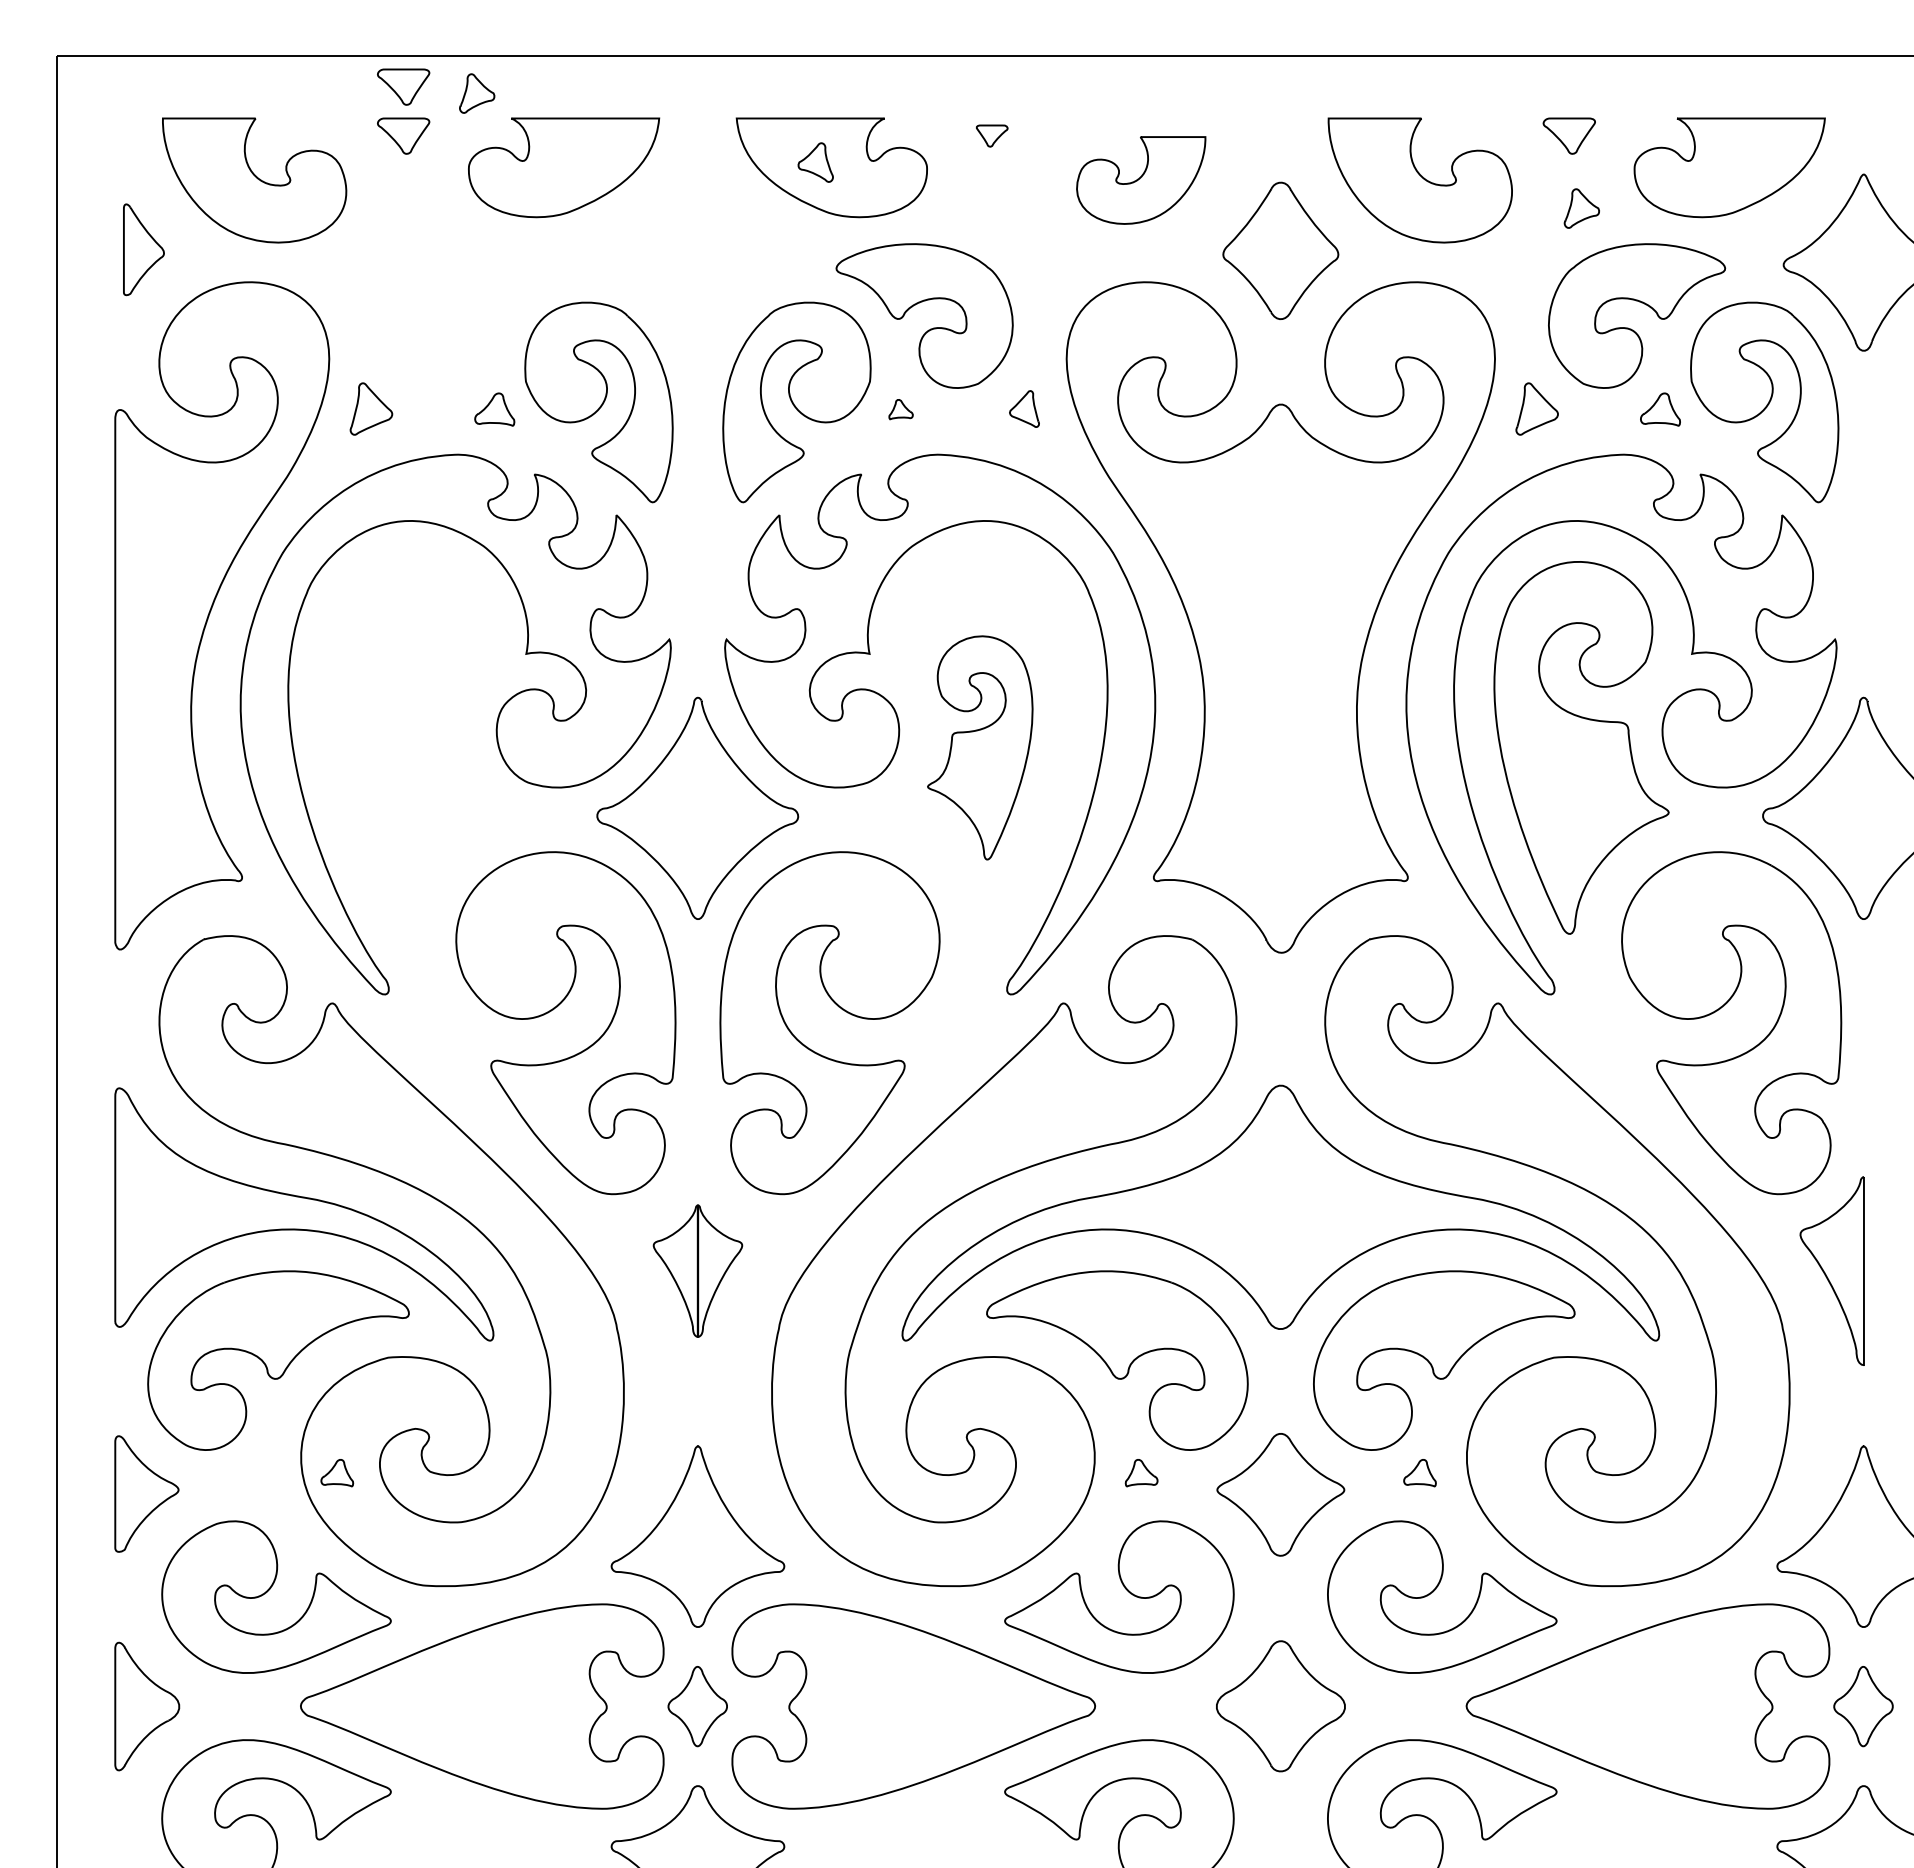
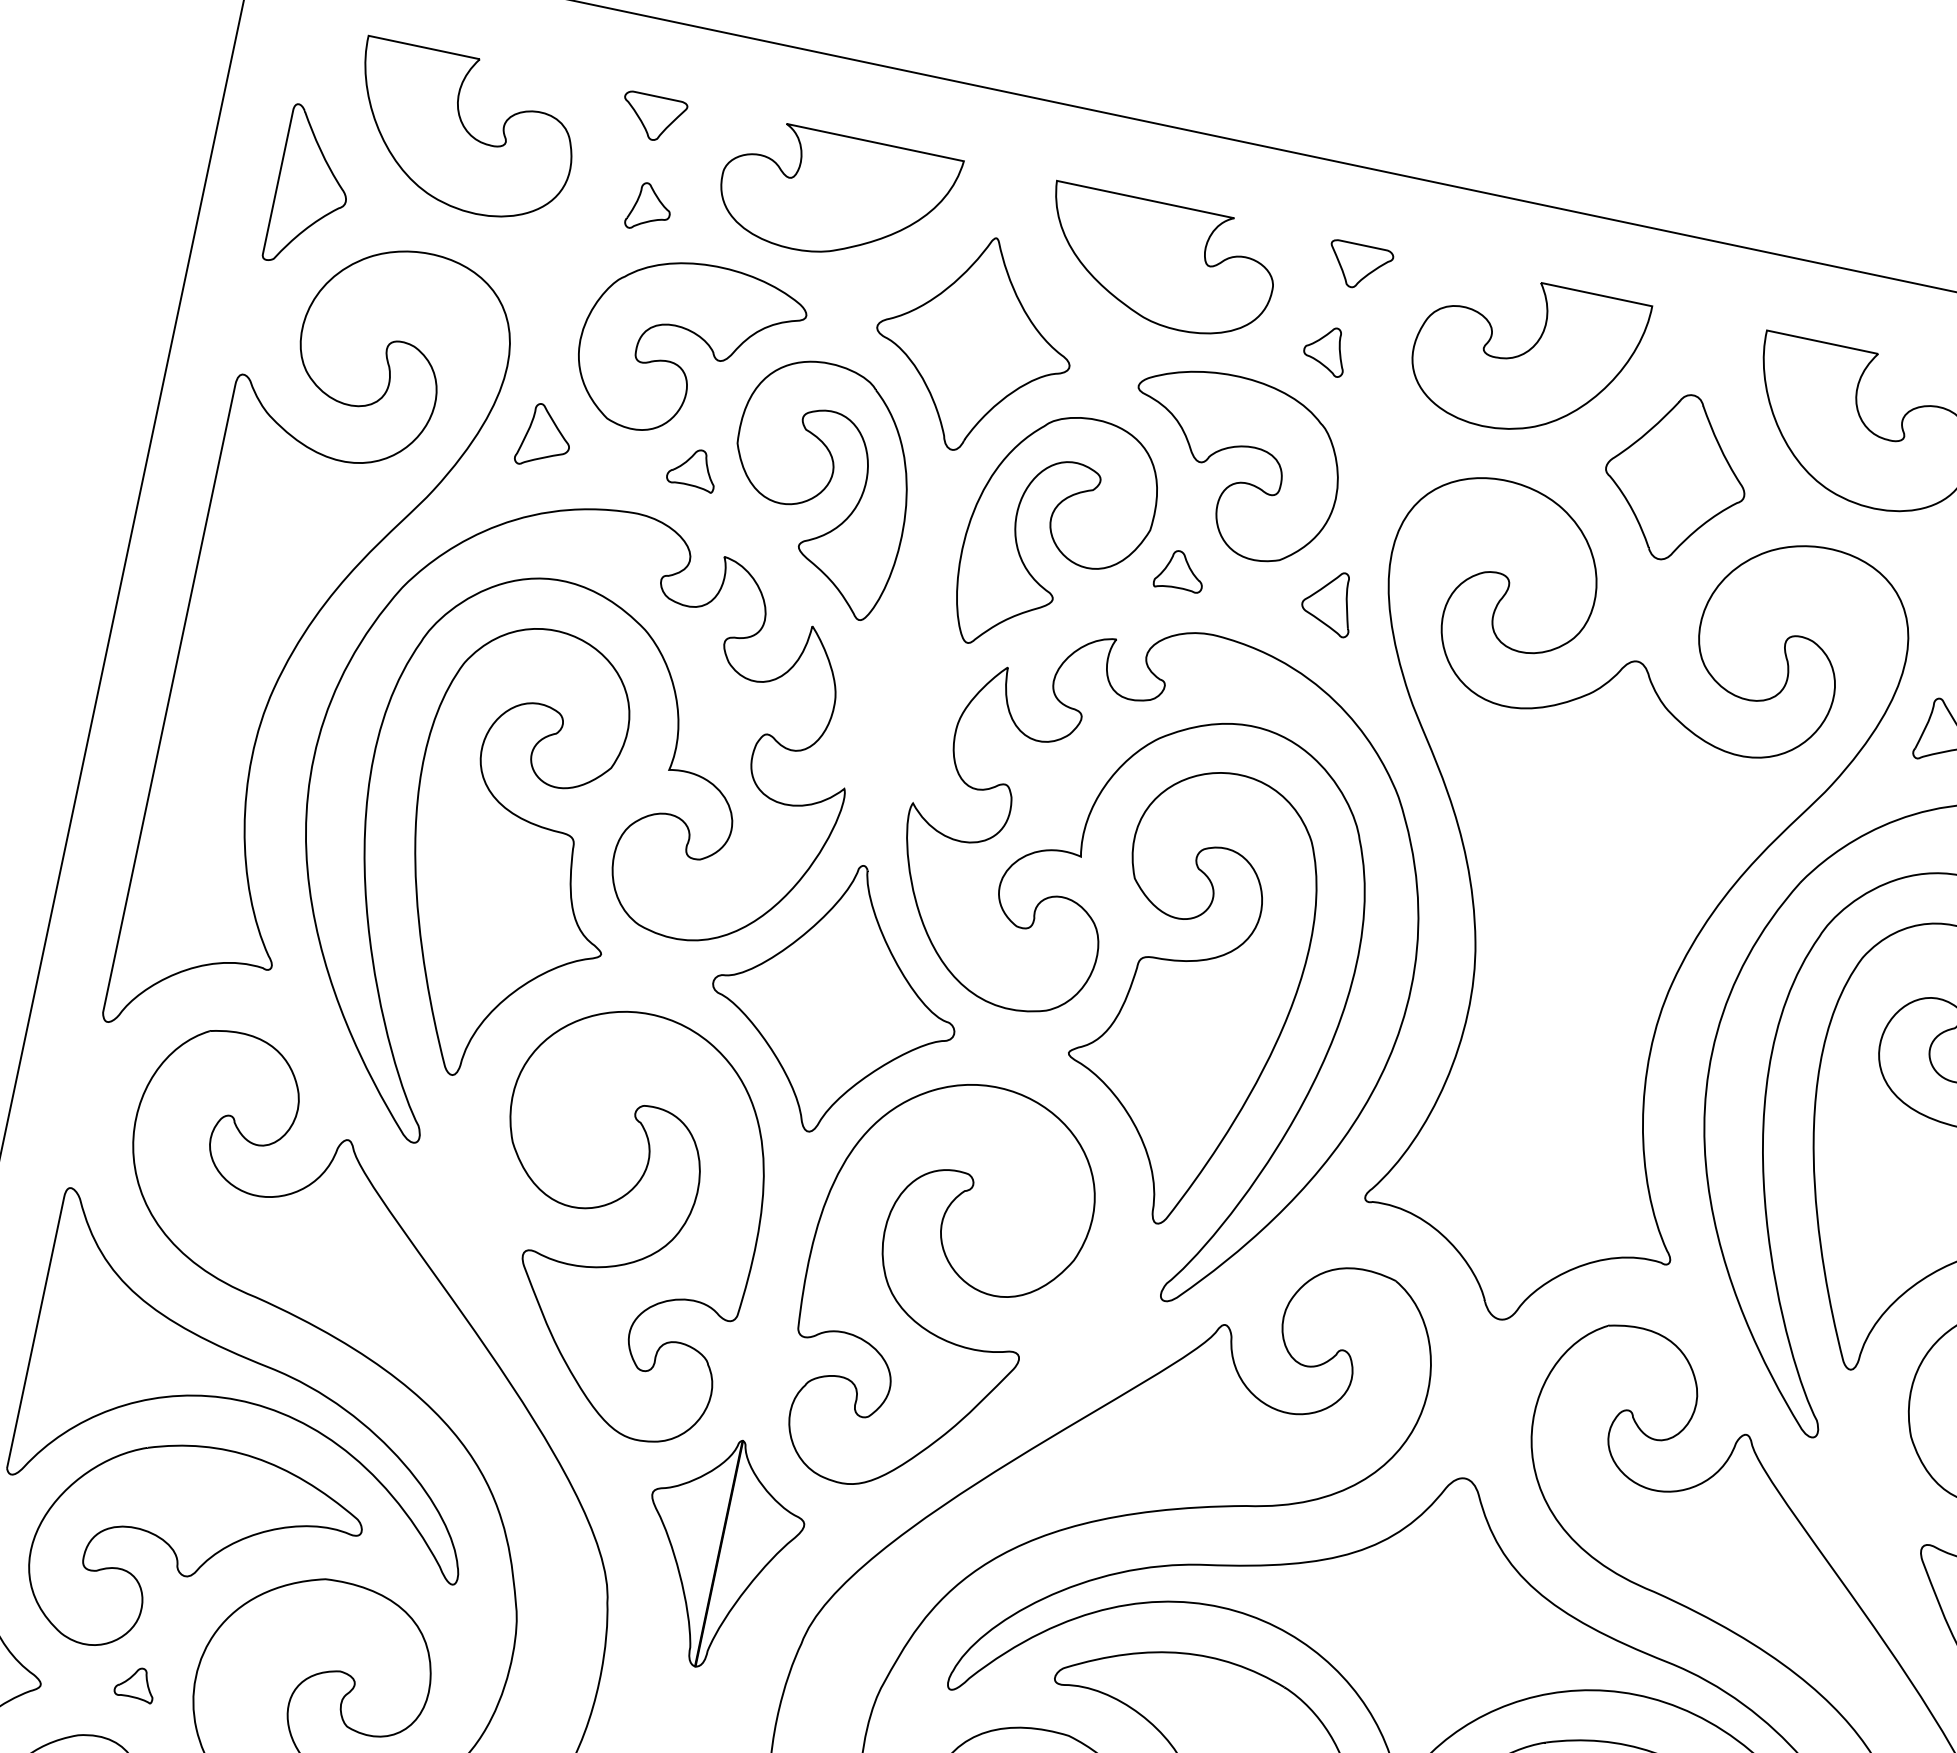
part: (403, 86) -> (665, 58), removed
part: (477, 93) -> (650, 207), moved
part: (991, 135) -> (1358, 265), size x1.67
part: (815, 162) -> (1325, 350), moved
part: (1140, 180) -> (1525, 357), size x1.43
part: (143, 249) -> (312, 188), size x1.43
part: (697, 262) -> (973, 343), added
part: (476, 303) -> (698, 337), added
part: (1024, 408) -> (1328, 601), size x1.43
part: (900, 409) -> (1179, 571), size x1.67
part: (415, 747) -> (512, 854), added
part: (980, 747) -> (1190, 997), size x1.67
part: (697, 1270) -> (718, 1552), size x1.43
part: (337, 1473) -> (135, 1684), moved

